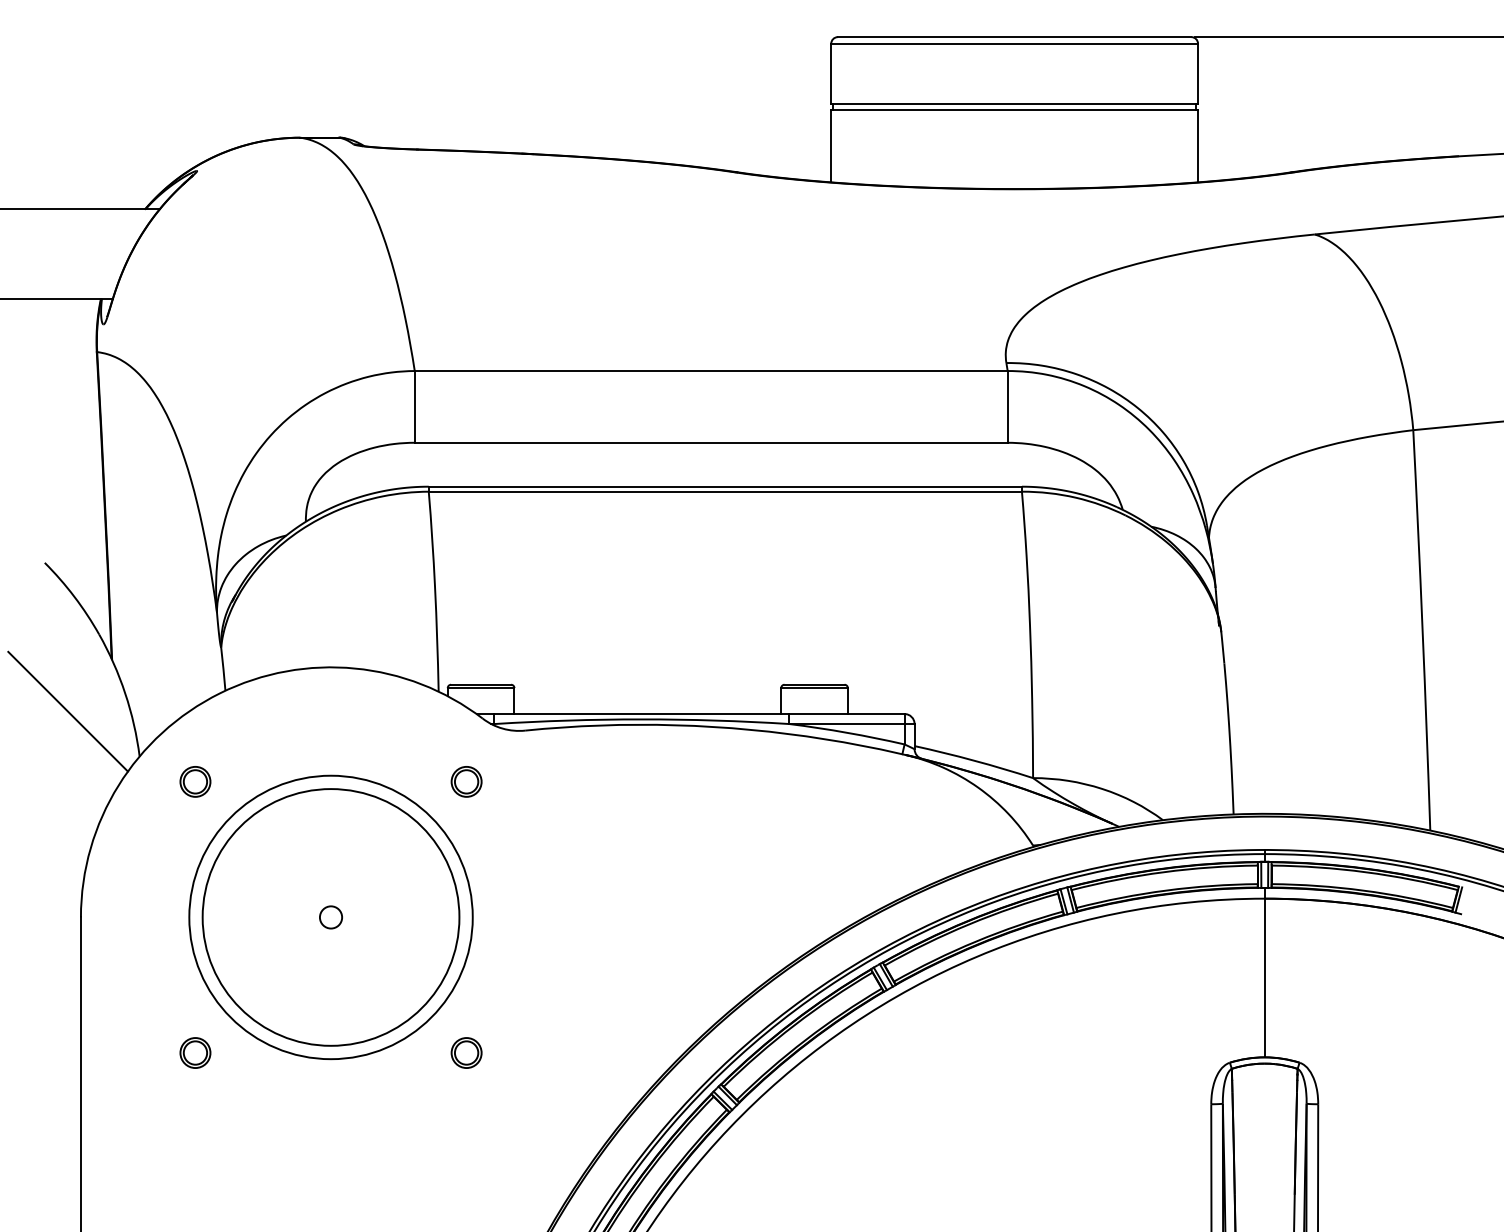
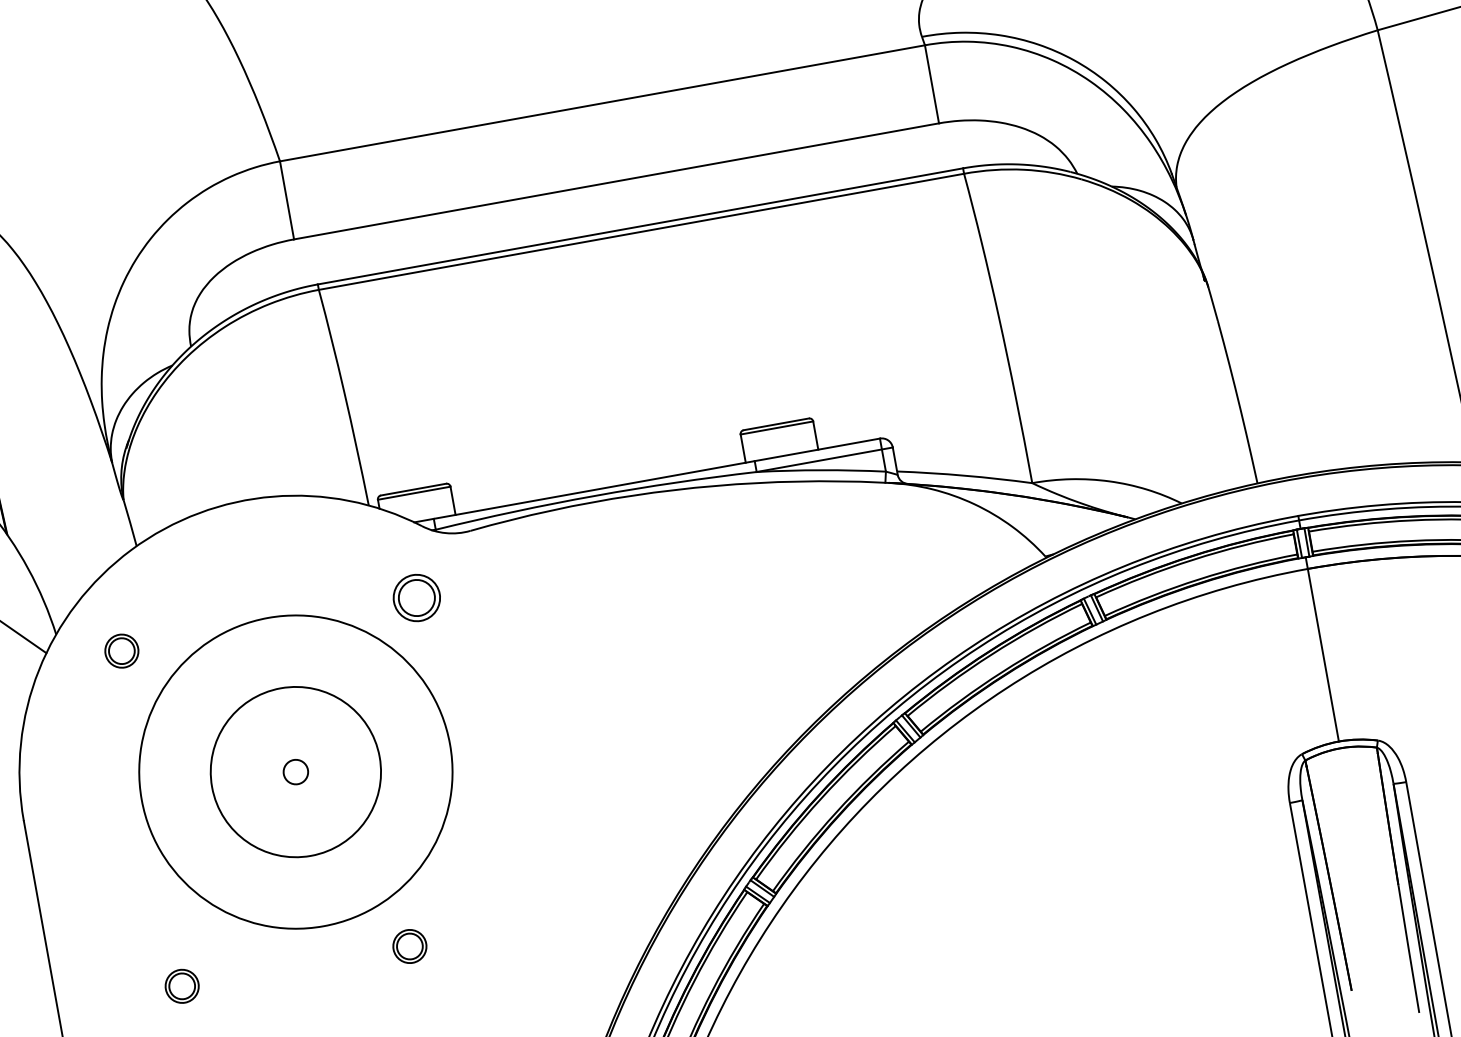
part: (466, 781) -> (416, 597), size x1.4
circle: (330, 917) -> (295, 772), size x0.6
part: (195, 1052) -> (182, 985), moved
part: (466, 1052) -> (409, 945), moved

